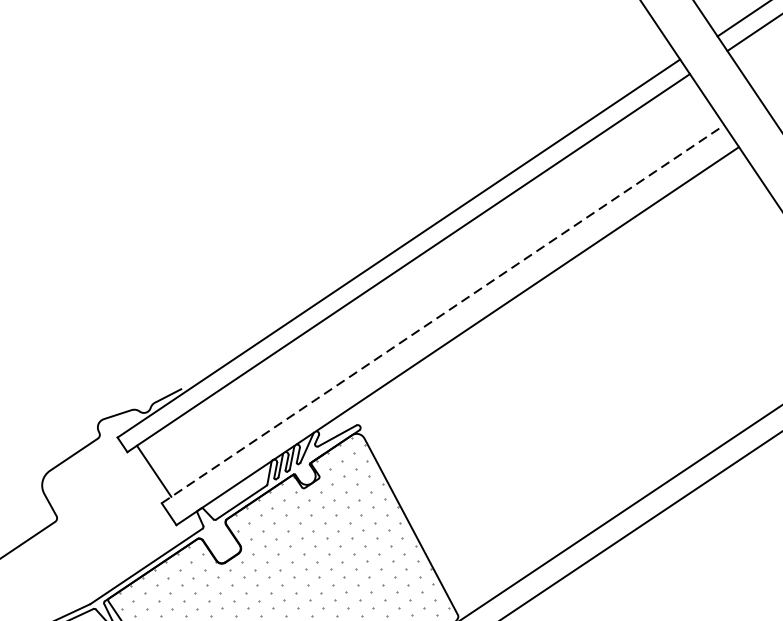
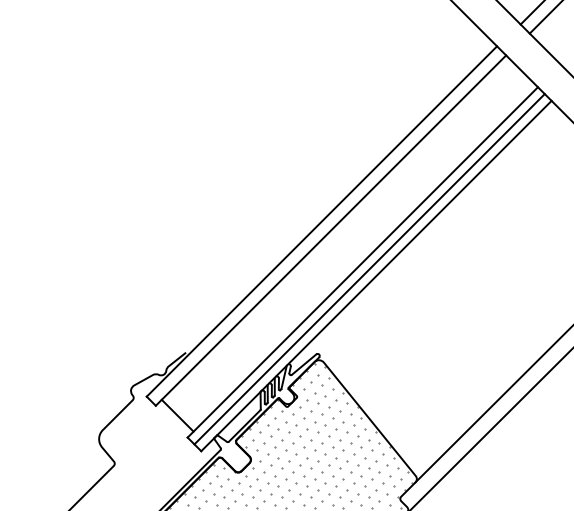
line: (442, 314) -> (362, 262), dashed -> solid
line: (450, 325) -> (369, 269), added

